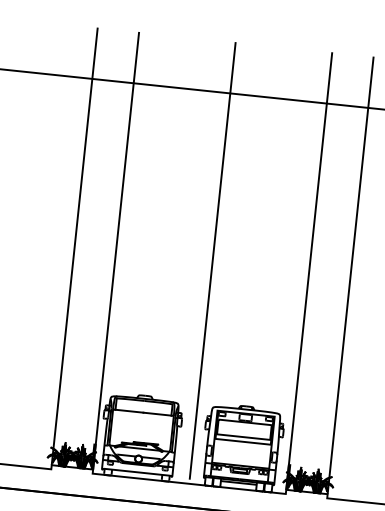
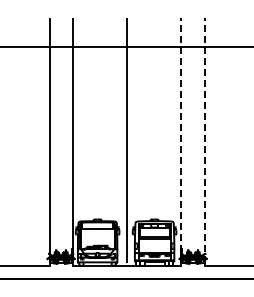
line: (309, 270) -> (181, 140), solid -> dashed
line: (350, 274) -> (204, 140), solid -> dashed

